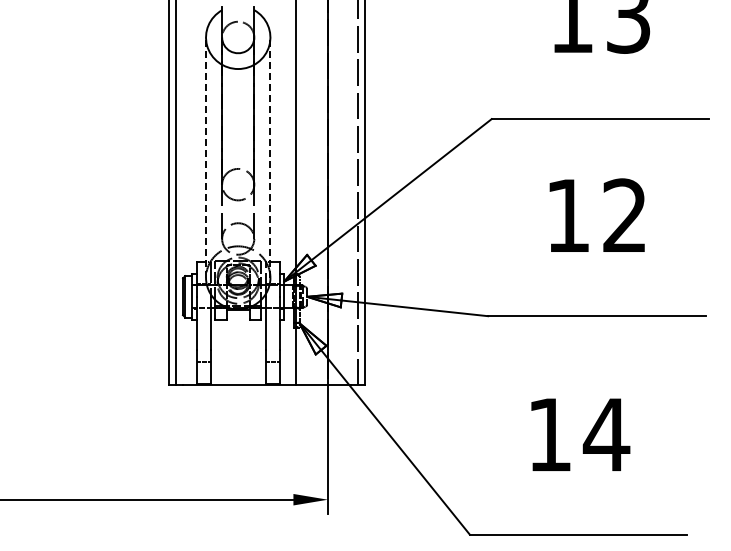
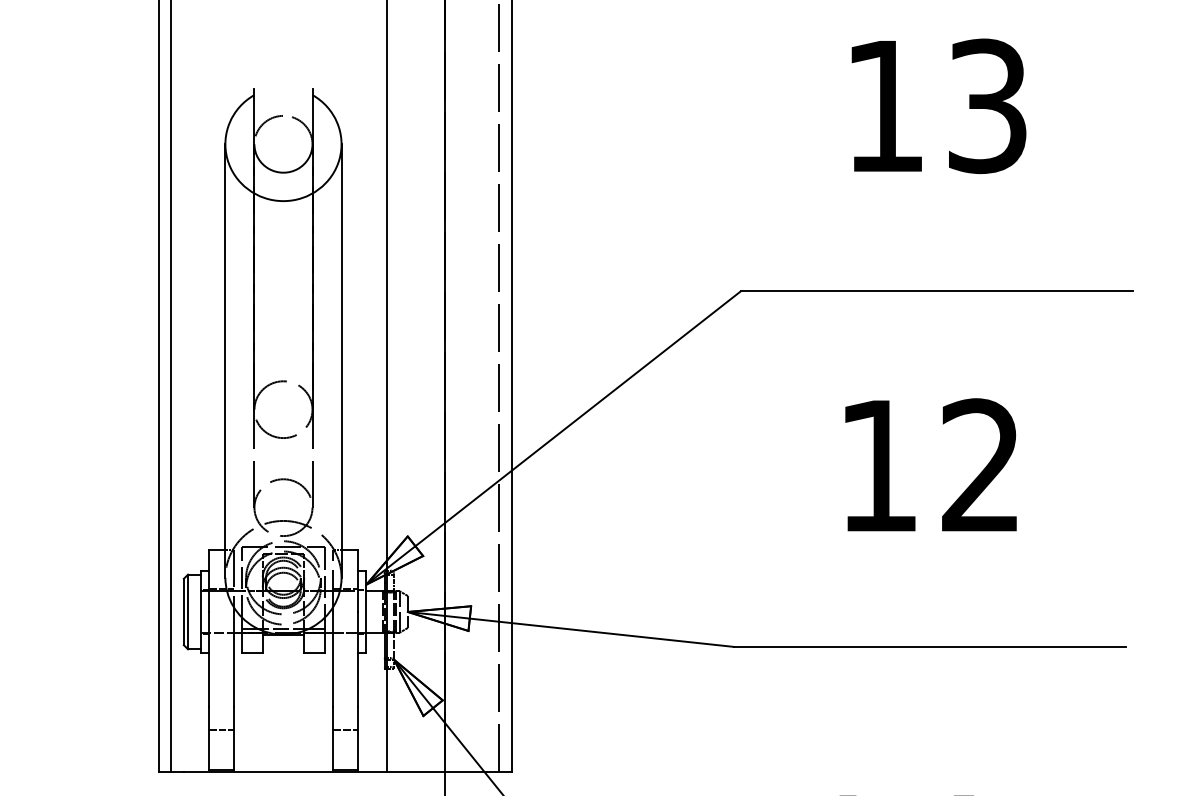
line: (206, 157) -> (226, 360), dashed -> solid
line: (270, 157) -> (341, 360), dashed -> solid

